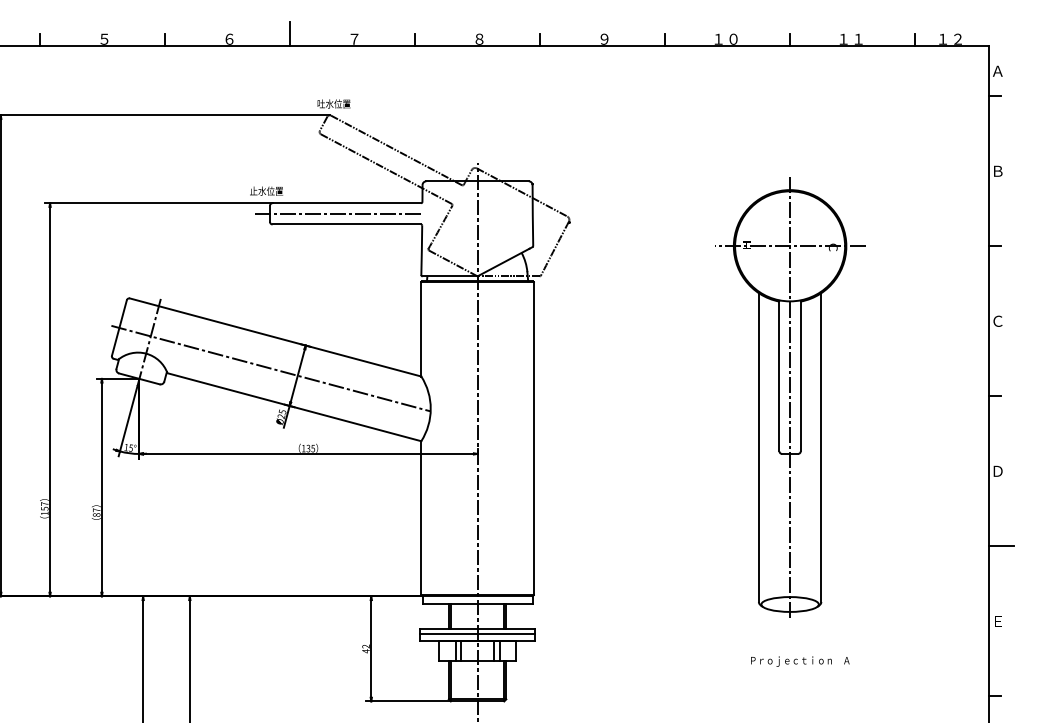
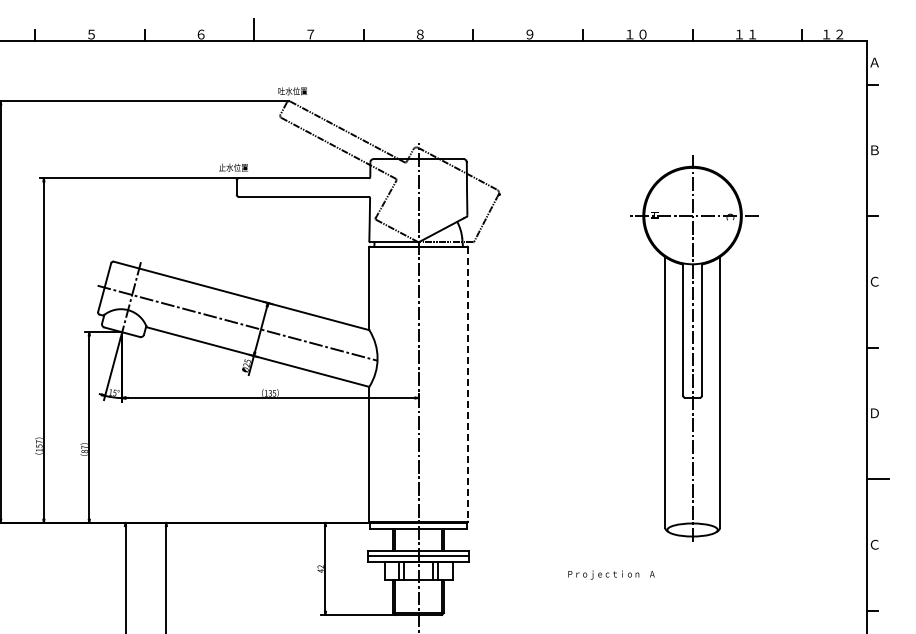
line: (339, 213) -> (297, 187), removed
line: (533, 439) -> (467, 385), solid -> dashed
text: (997, 621) -> (874, 544), Ｅ -> Ｃ
text: (800, 660) -> (611, 574), moved

